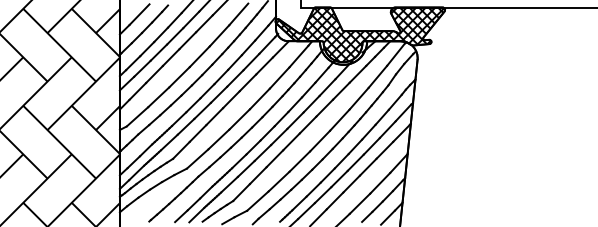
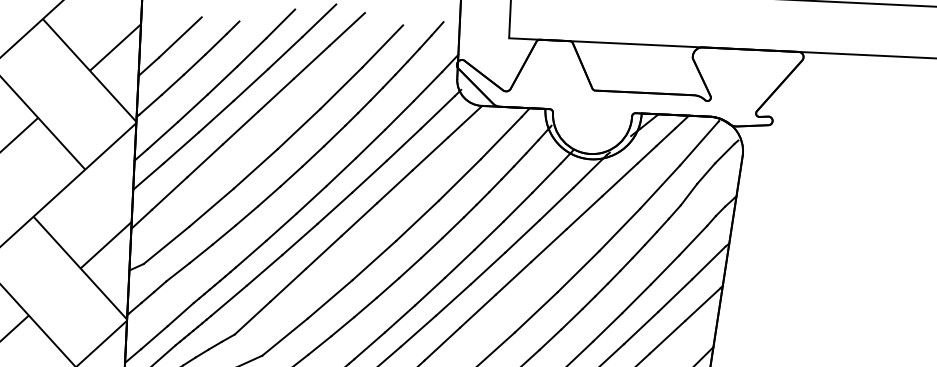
hatch: (360, 34) -> (628, 99), removed

